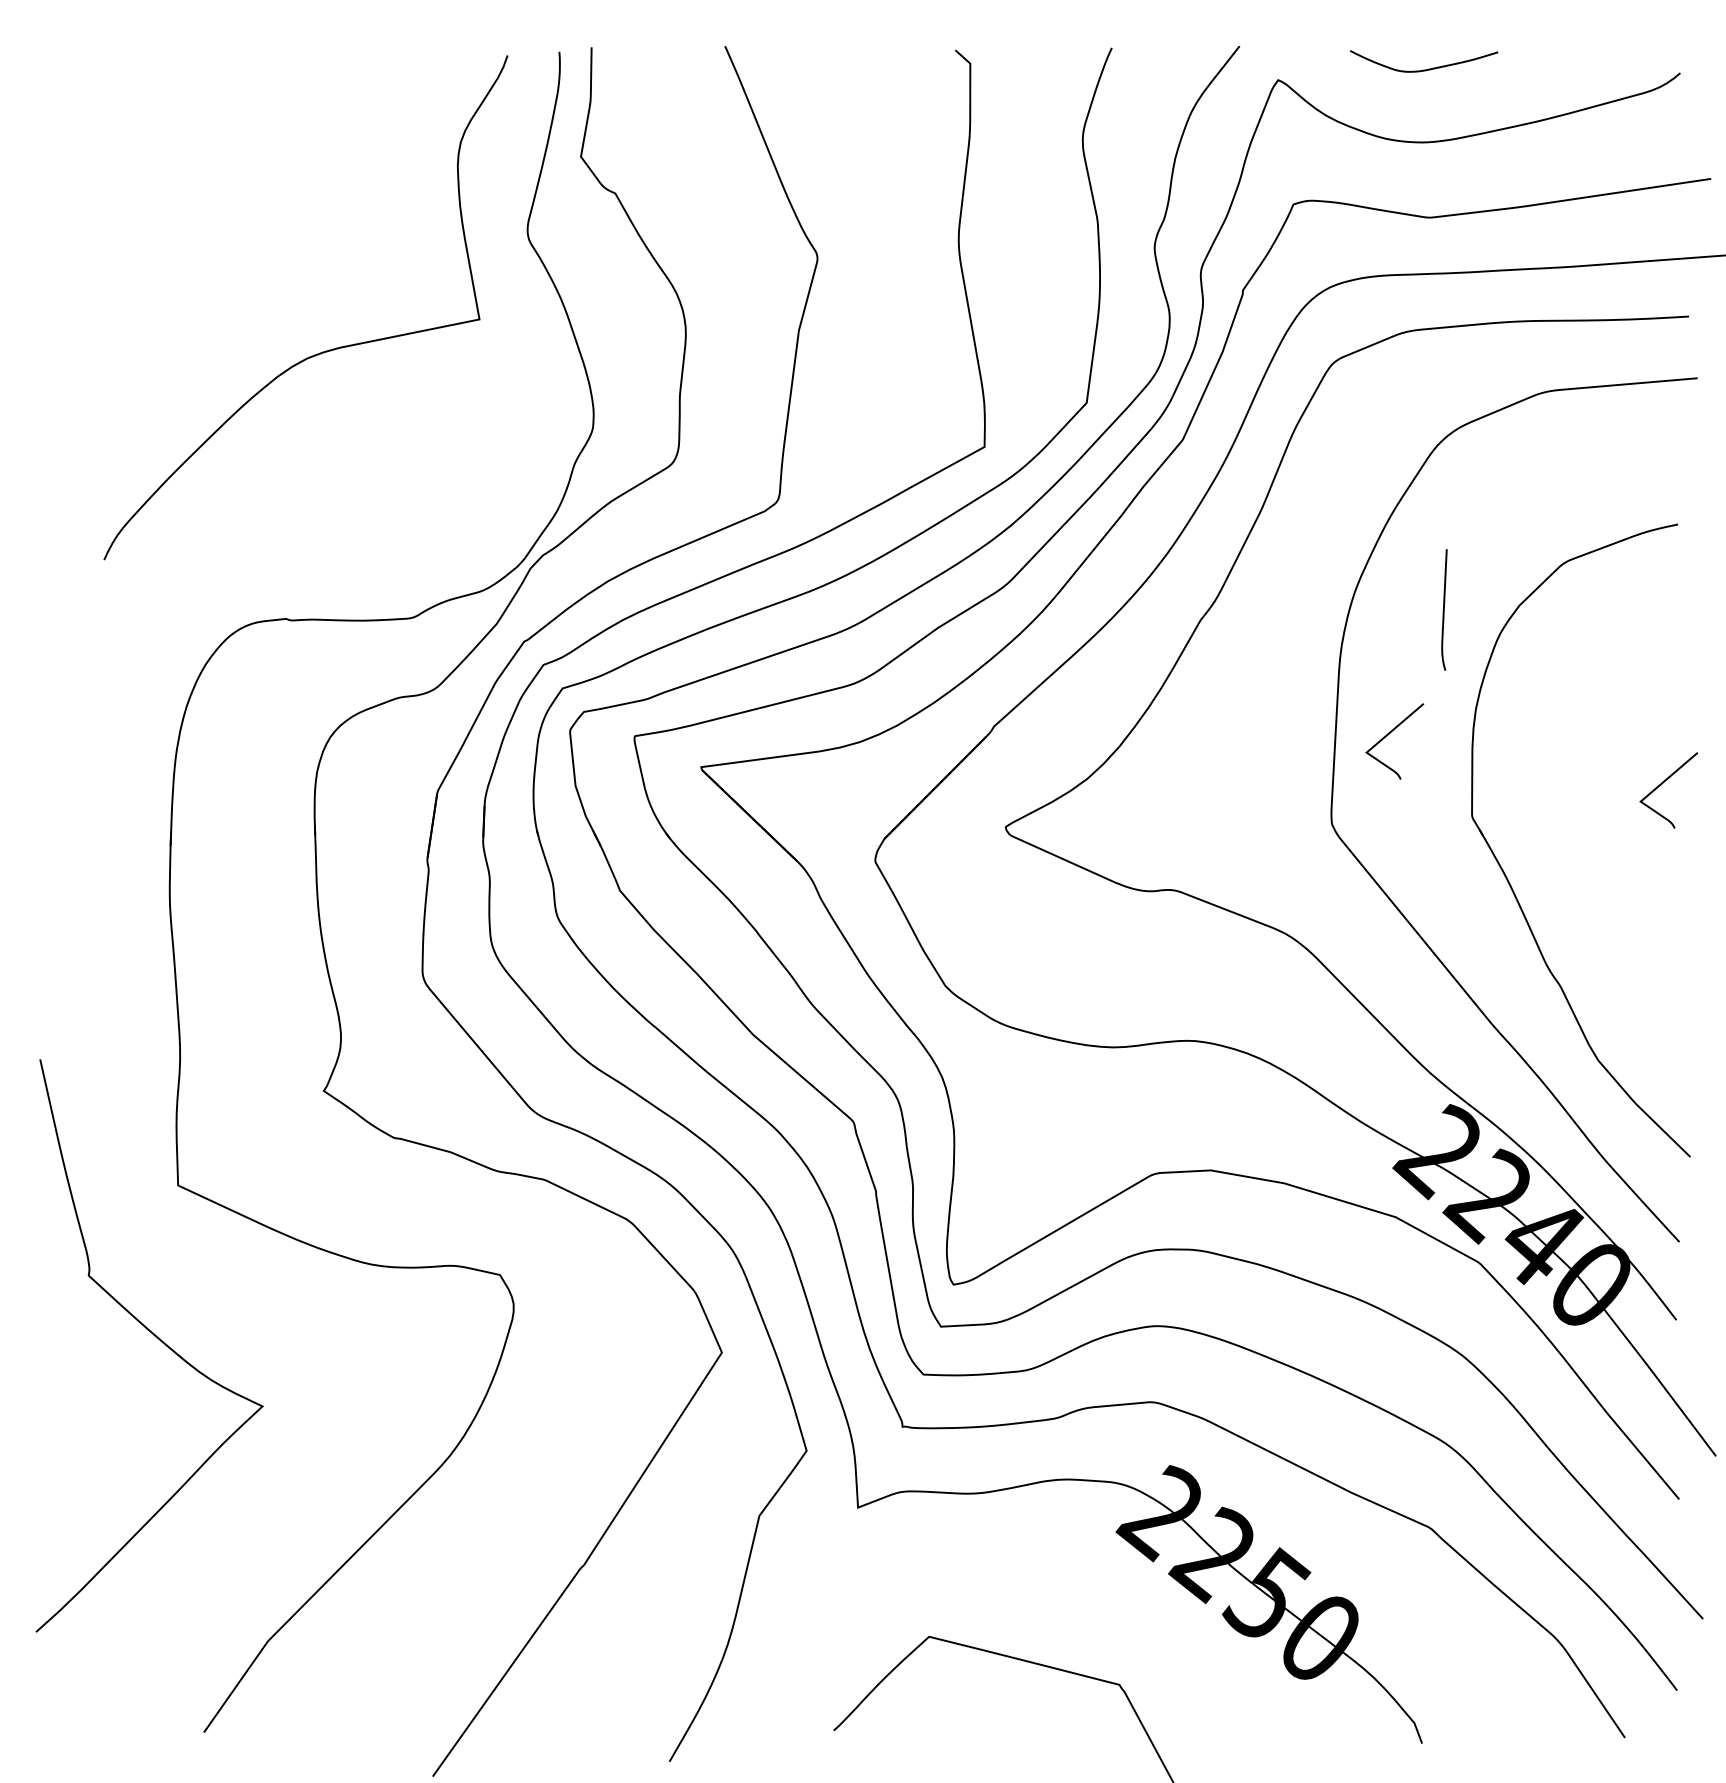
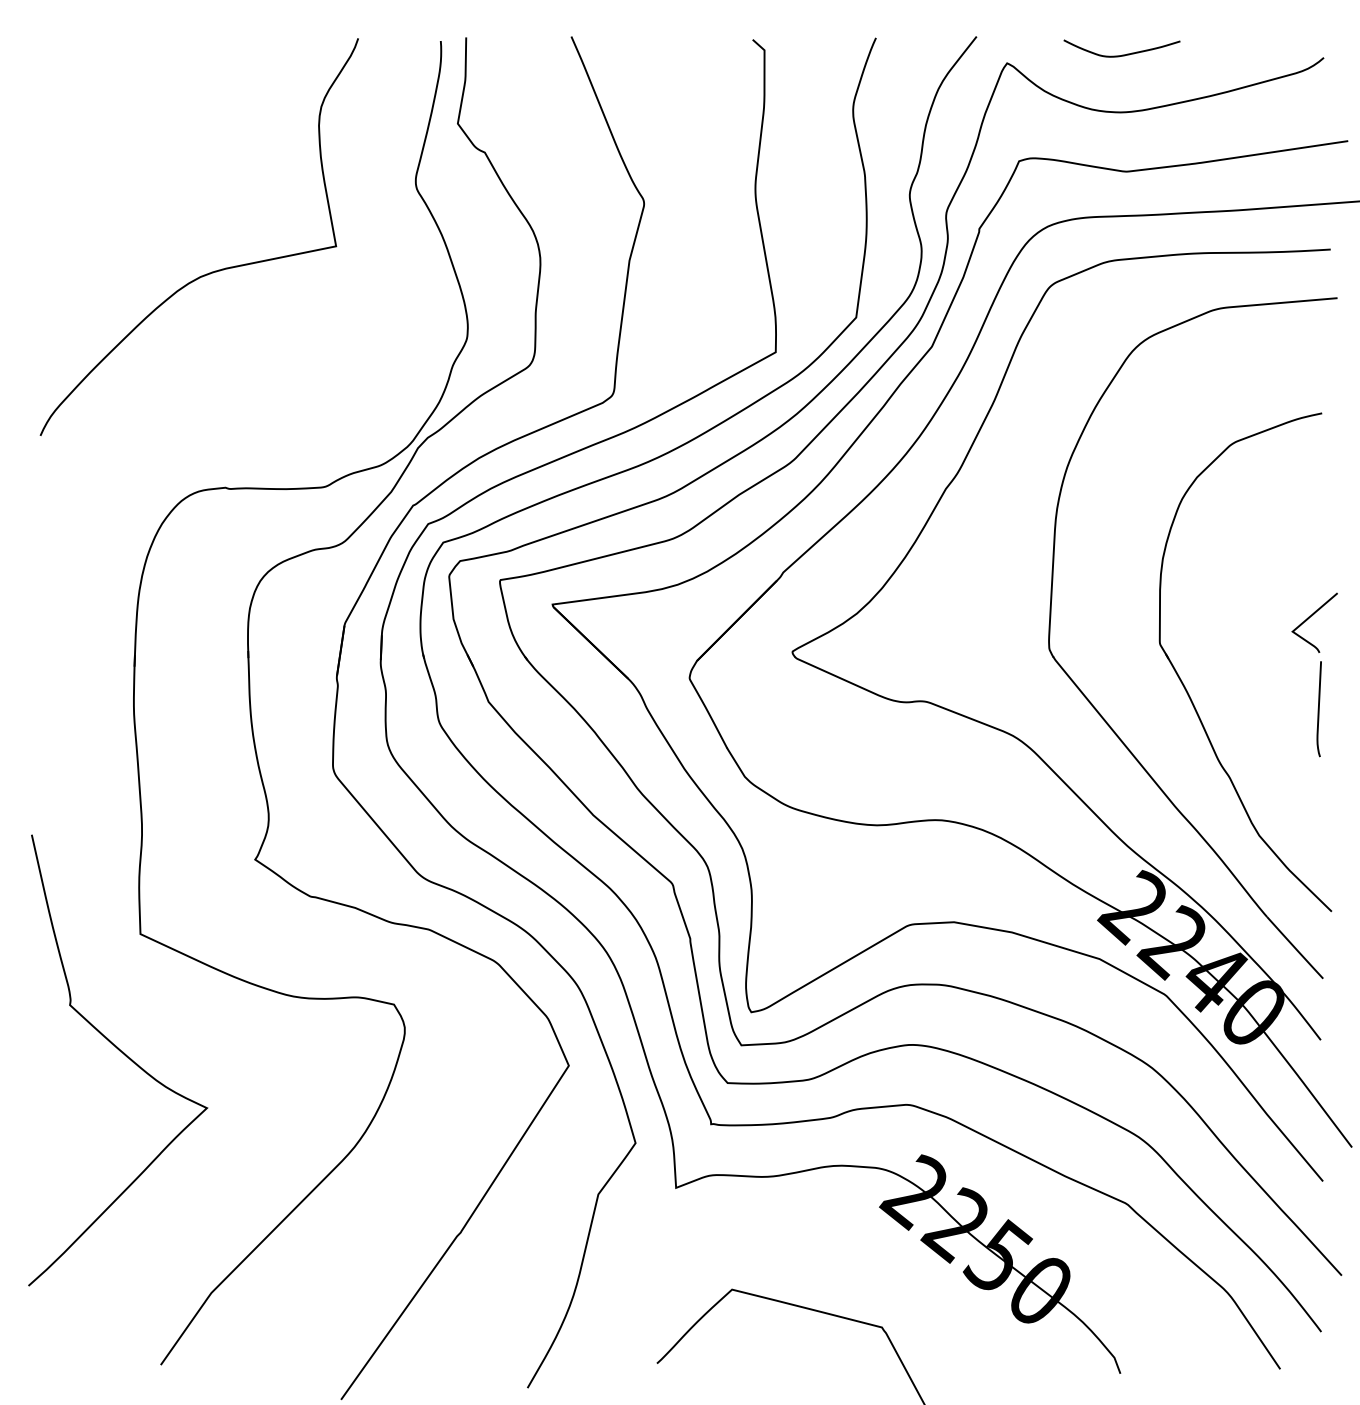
curve: (319, 352) -> (210, 272), moved
curve: (1444, 609) -> (1319, 708), moved
curve: (1388, 735) -> (1093, 579), removed

